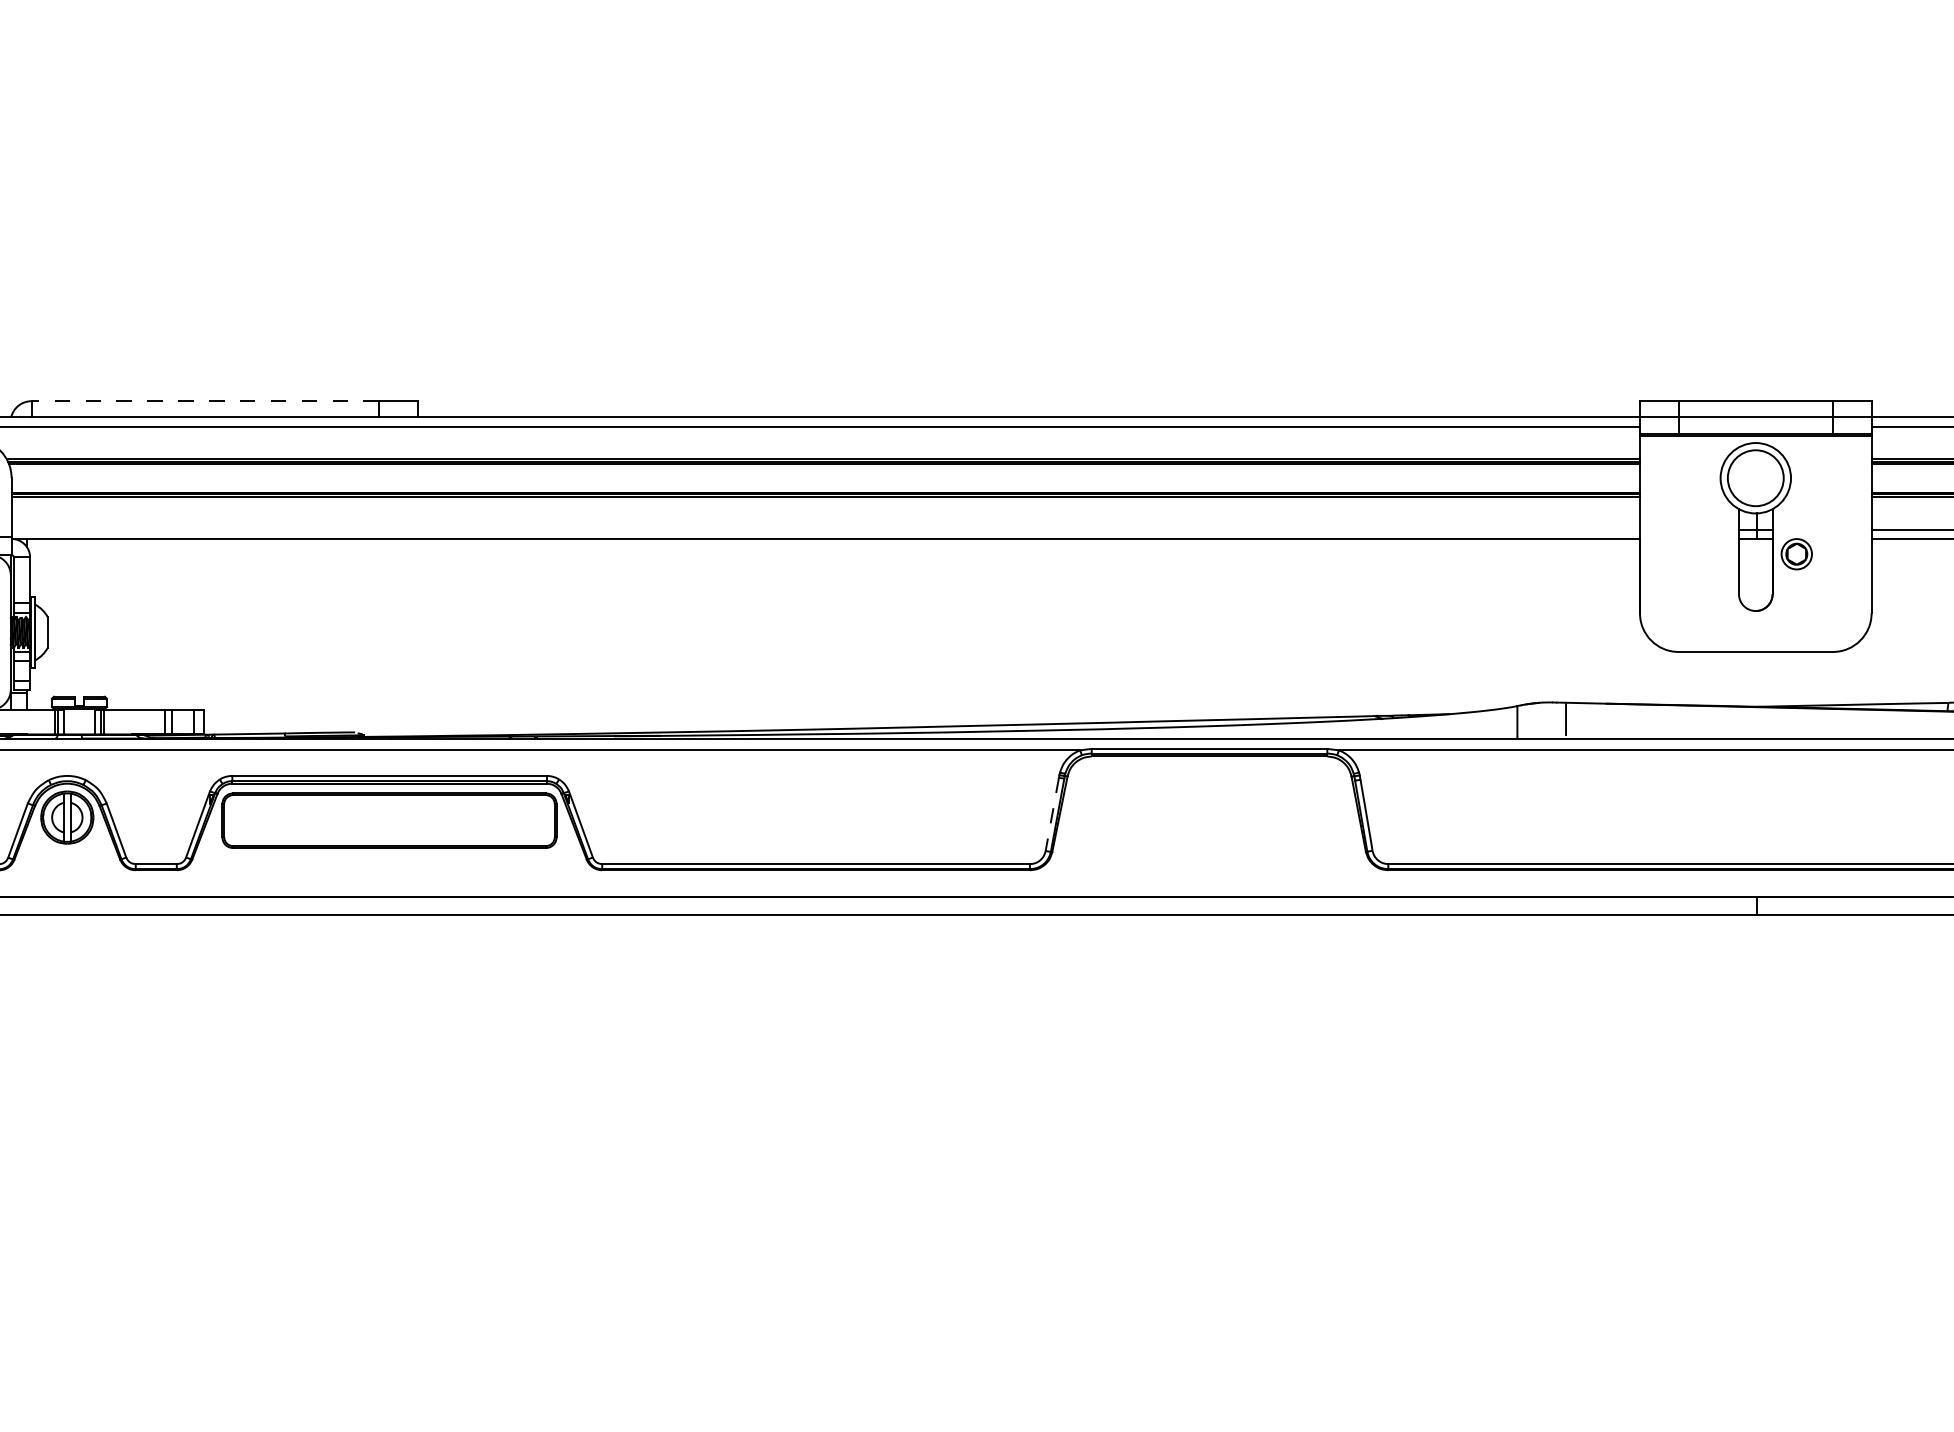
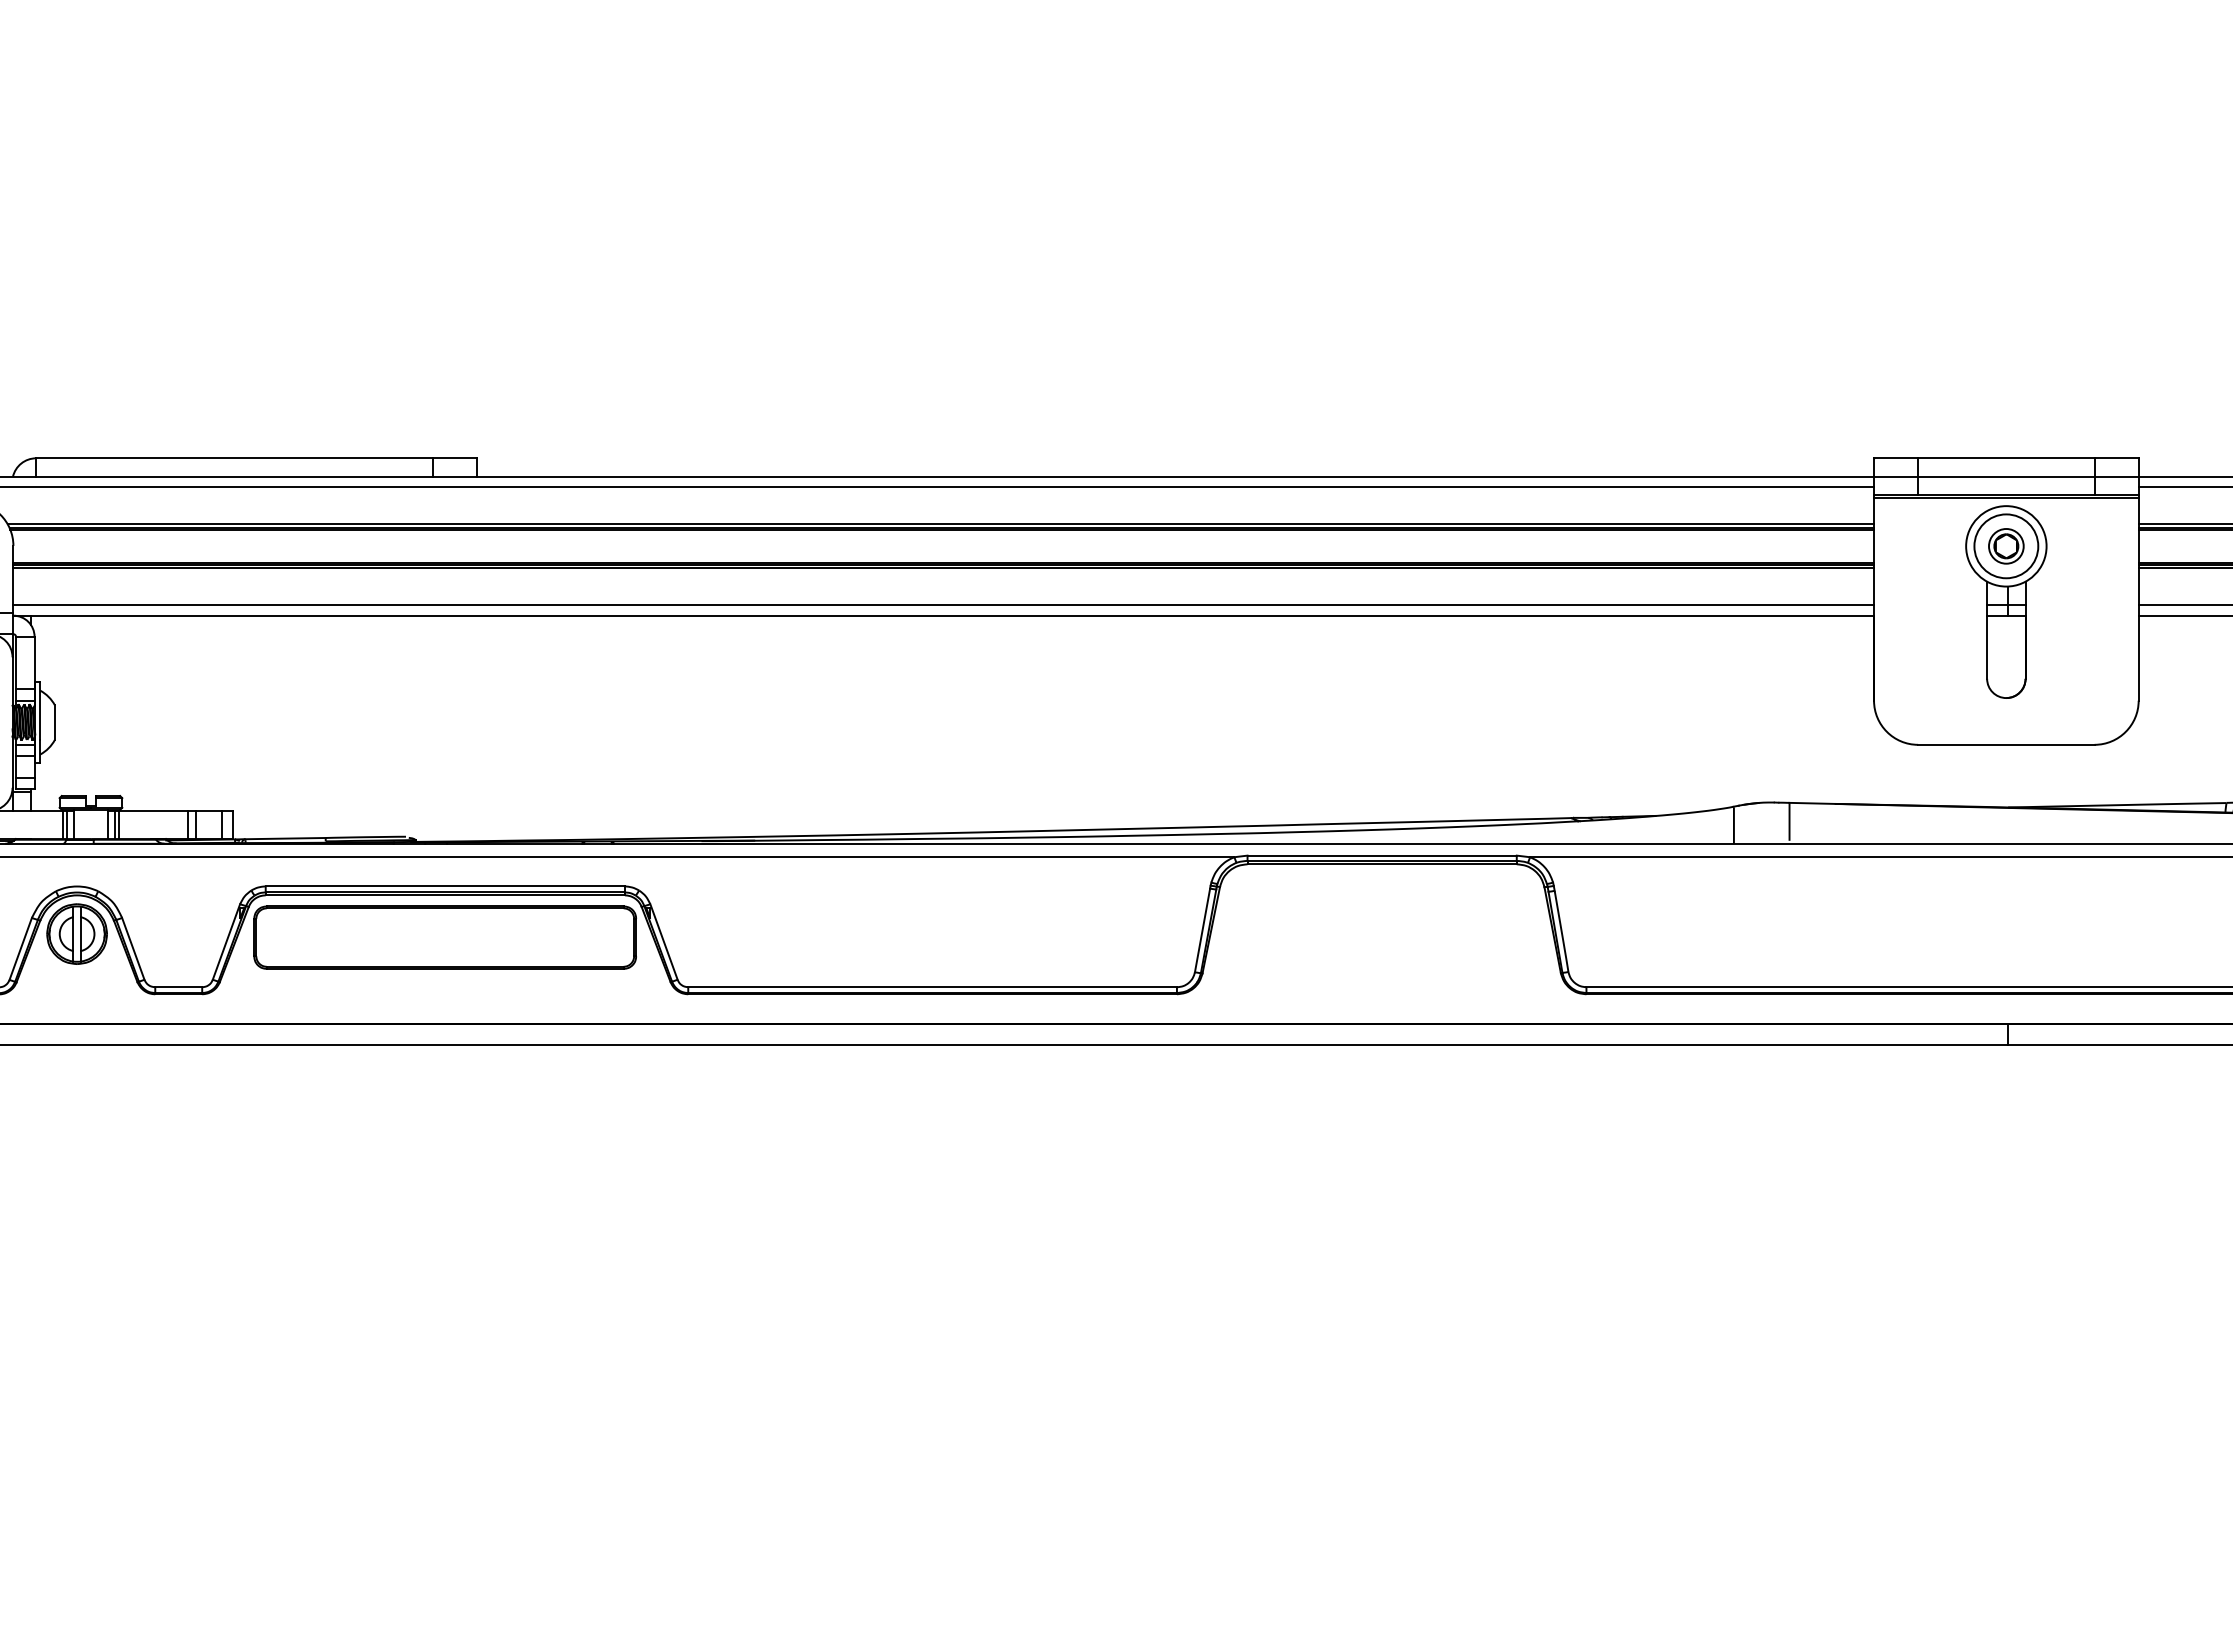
line: (205, 401) -> (234, 458), dashed -> solid
line: (825, 529) -> (943, 604), added
part: (1796, 554) -> (2006, 546), moved
line: (1052, 814) -> (1202, 930), dashed -> solid

